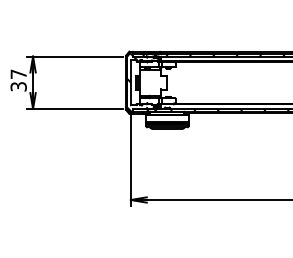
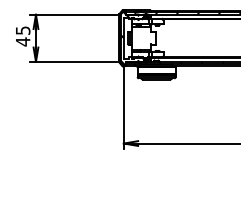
text: (18, 80) -> (22, 36), 37 -> 45

